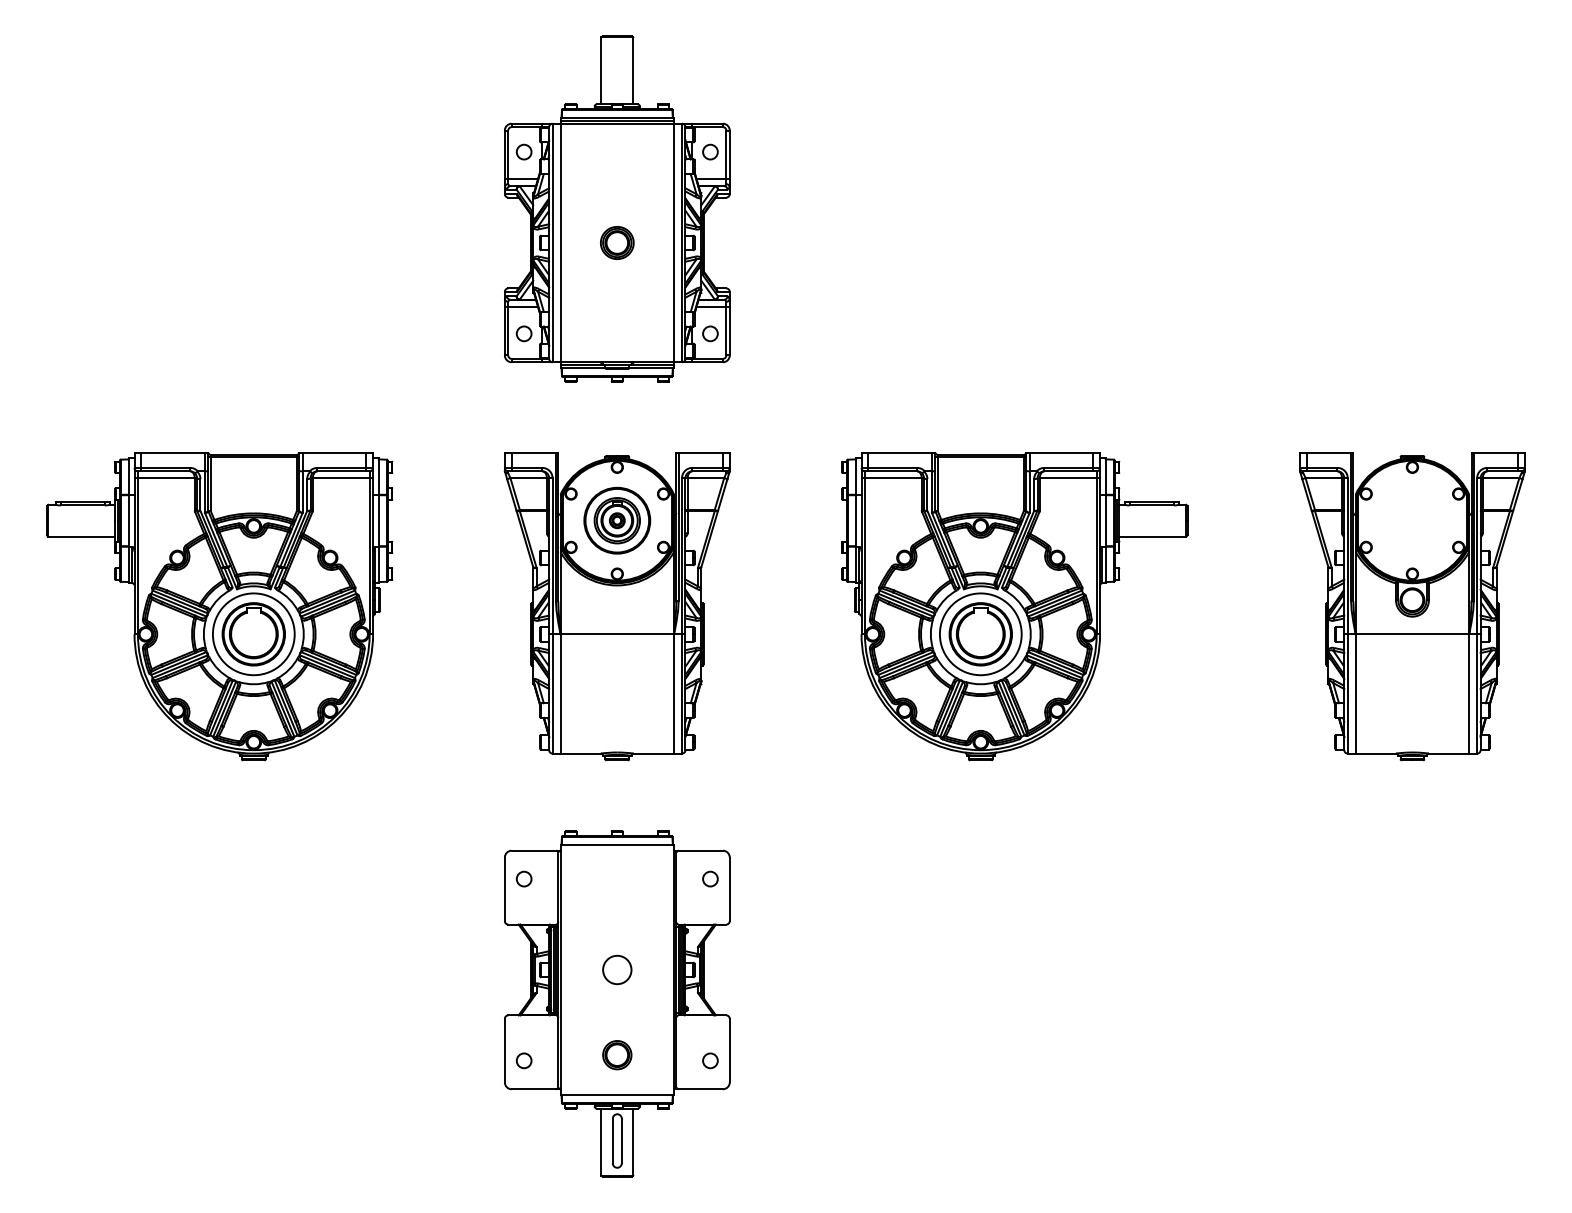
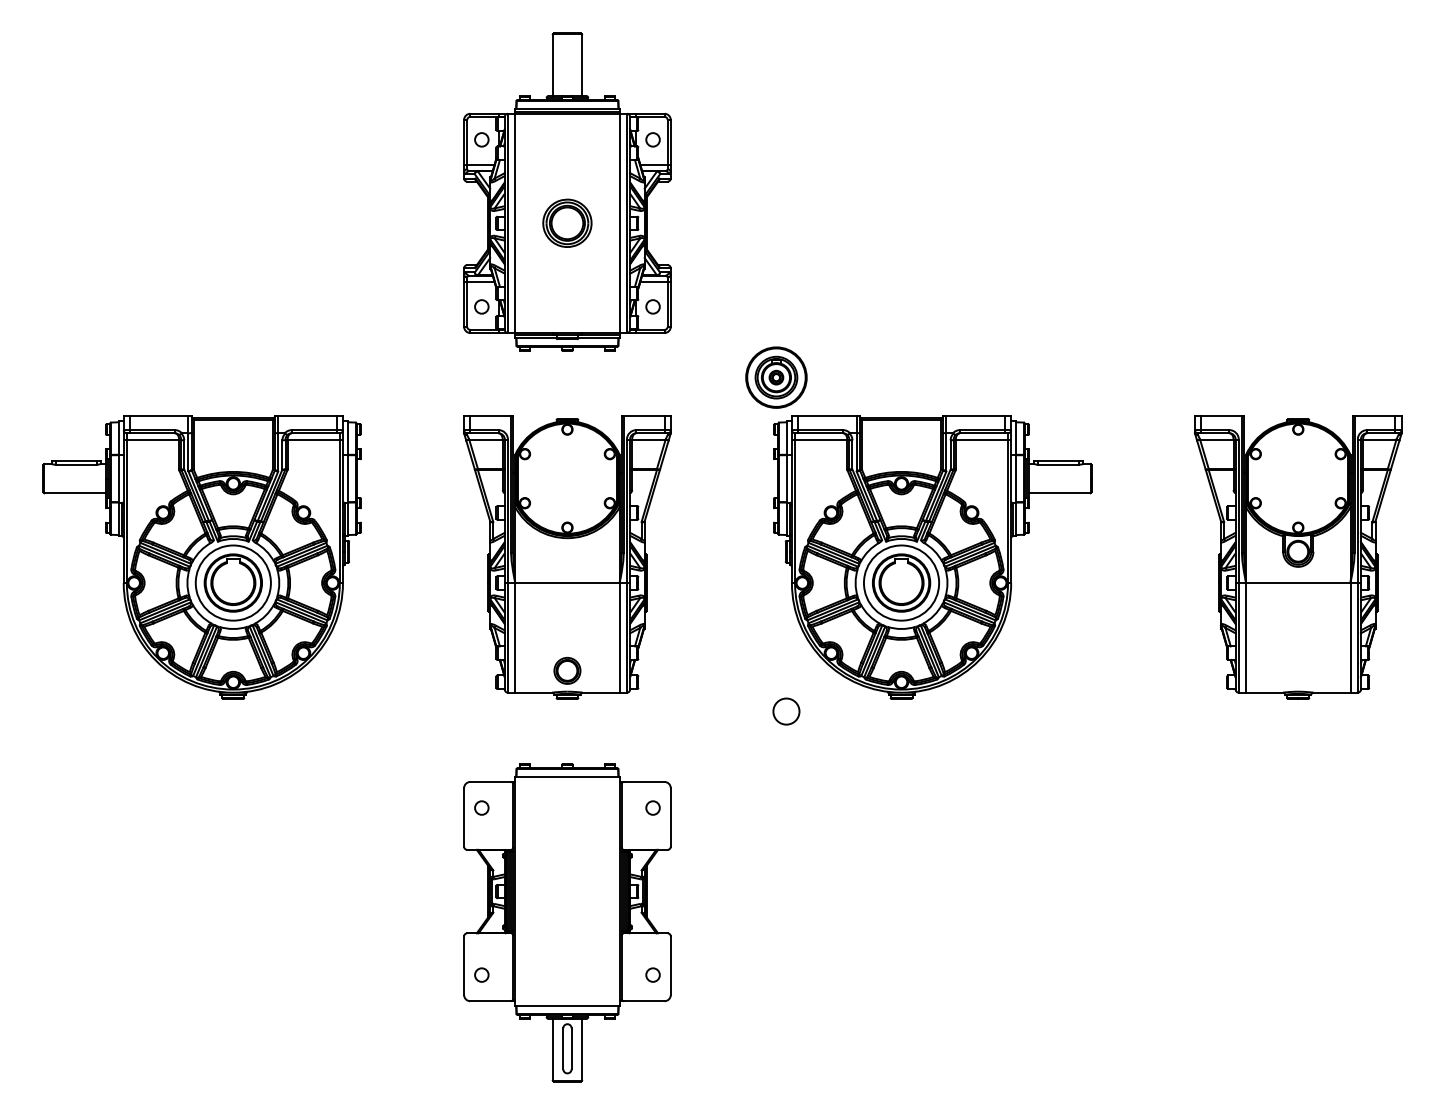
part: (617, 243) -> (567, 223), size x1.6
part: (617, 520) -> (776, 377), moved
circle: (617, 969) -> (786, 711), moved
part: (617, 1054) -> (567, 670), moved

